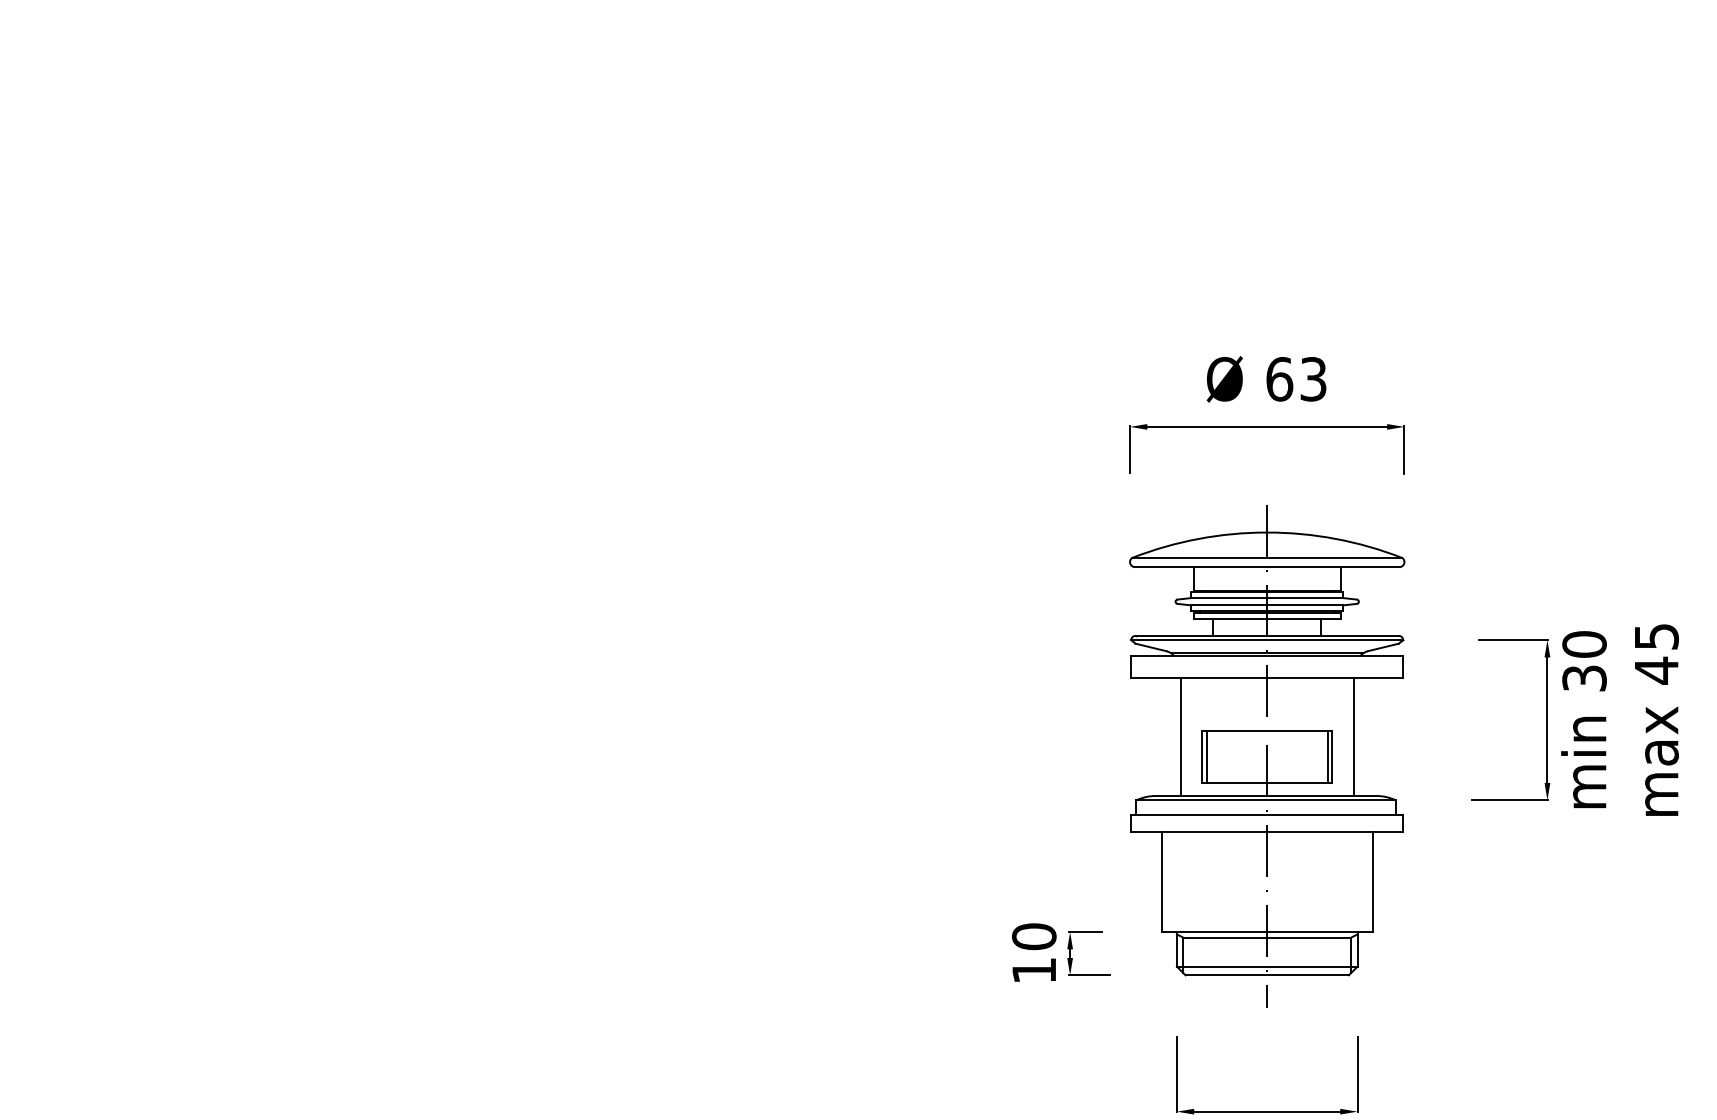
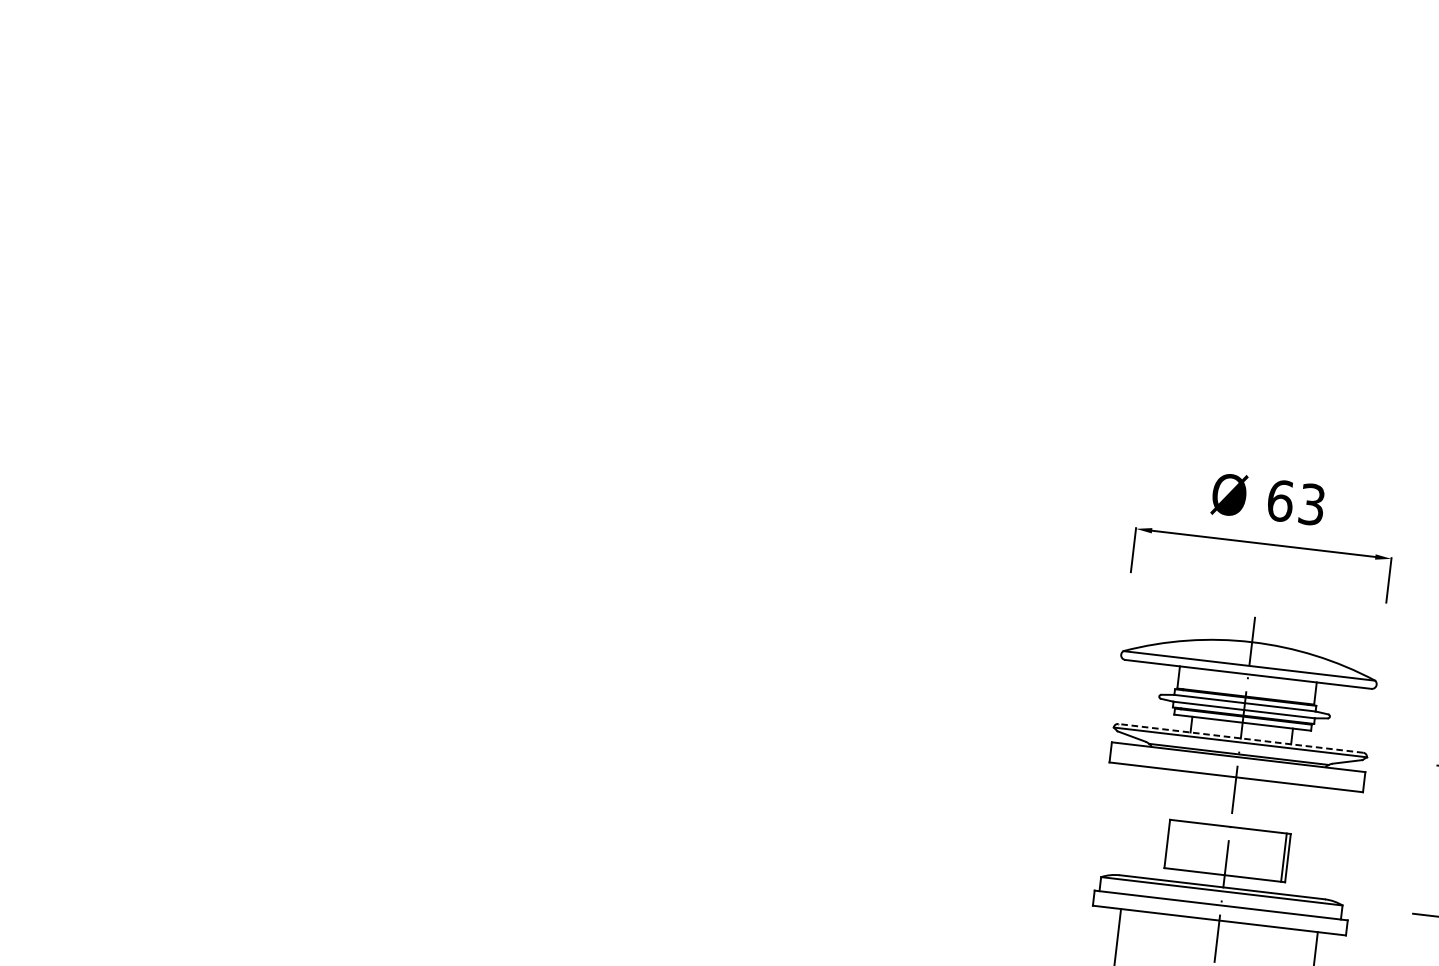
line: (1267, 635) -> (1241, 738), solid -> dashed
line: (1180, 736) -> (1149, 822), removed
line: (1353, 736) -> (1310, 841), removed
line: (1206, 756) -> (1171, 844), removed

